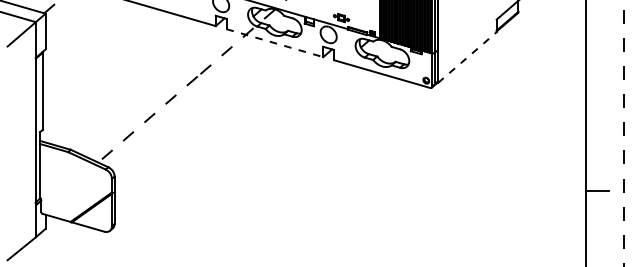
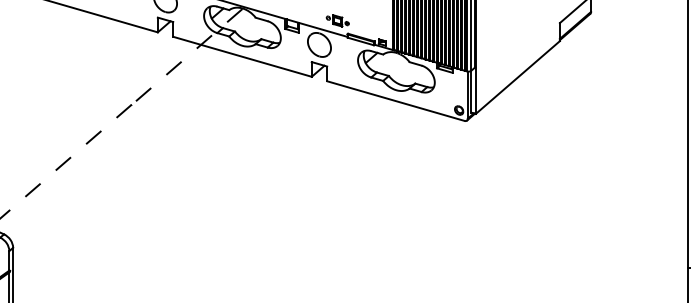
line: (275, 43) -> (243, 57), dashed -> solid
line: (467, 57) -> (518, 77), dashed -> solid

